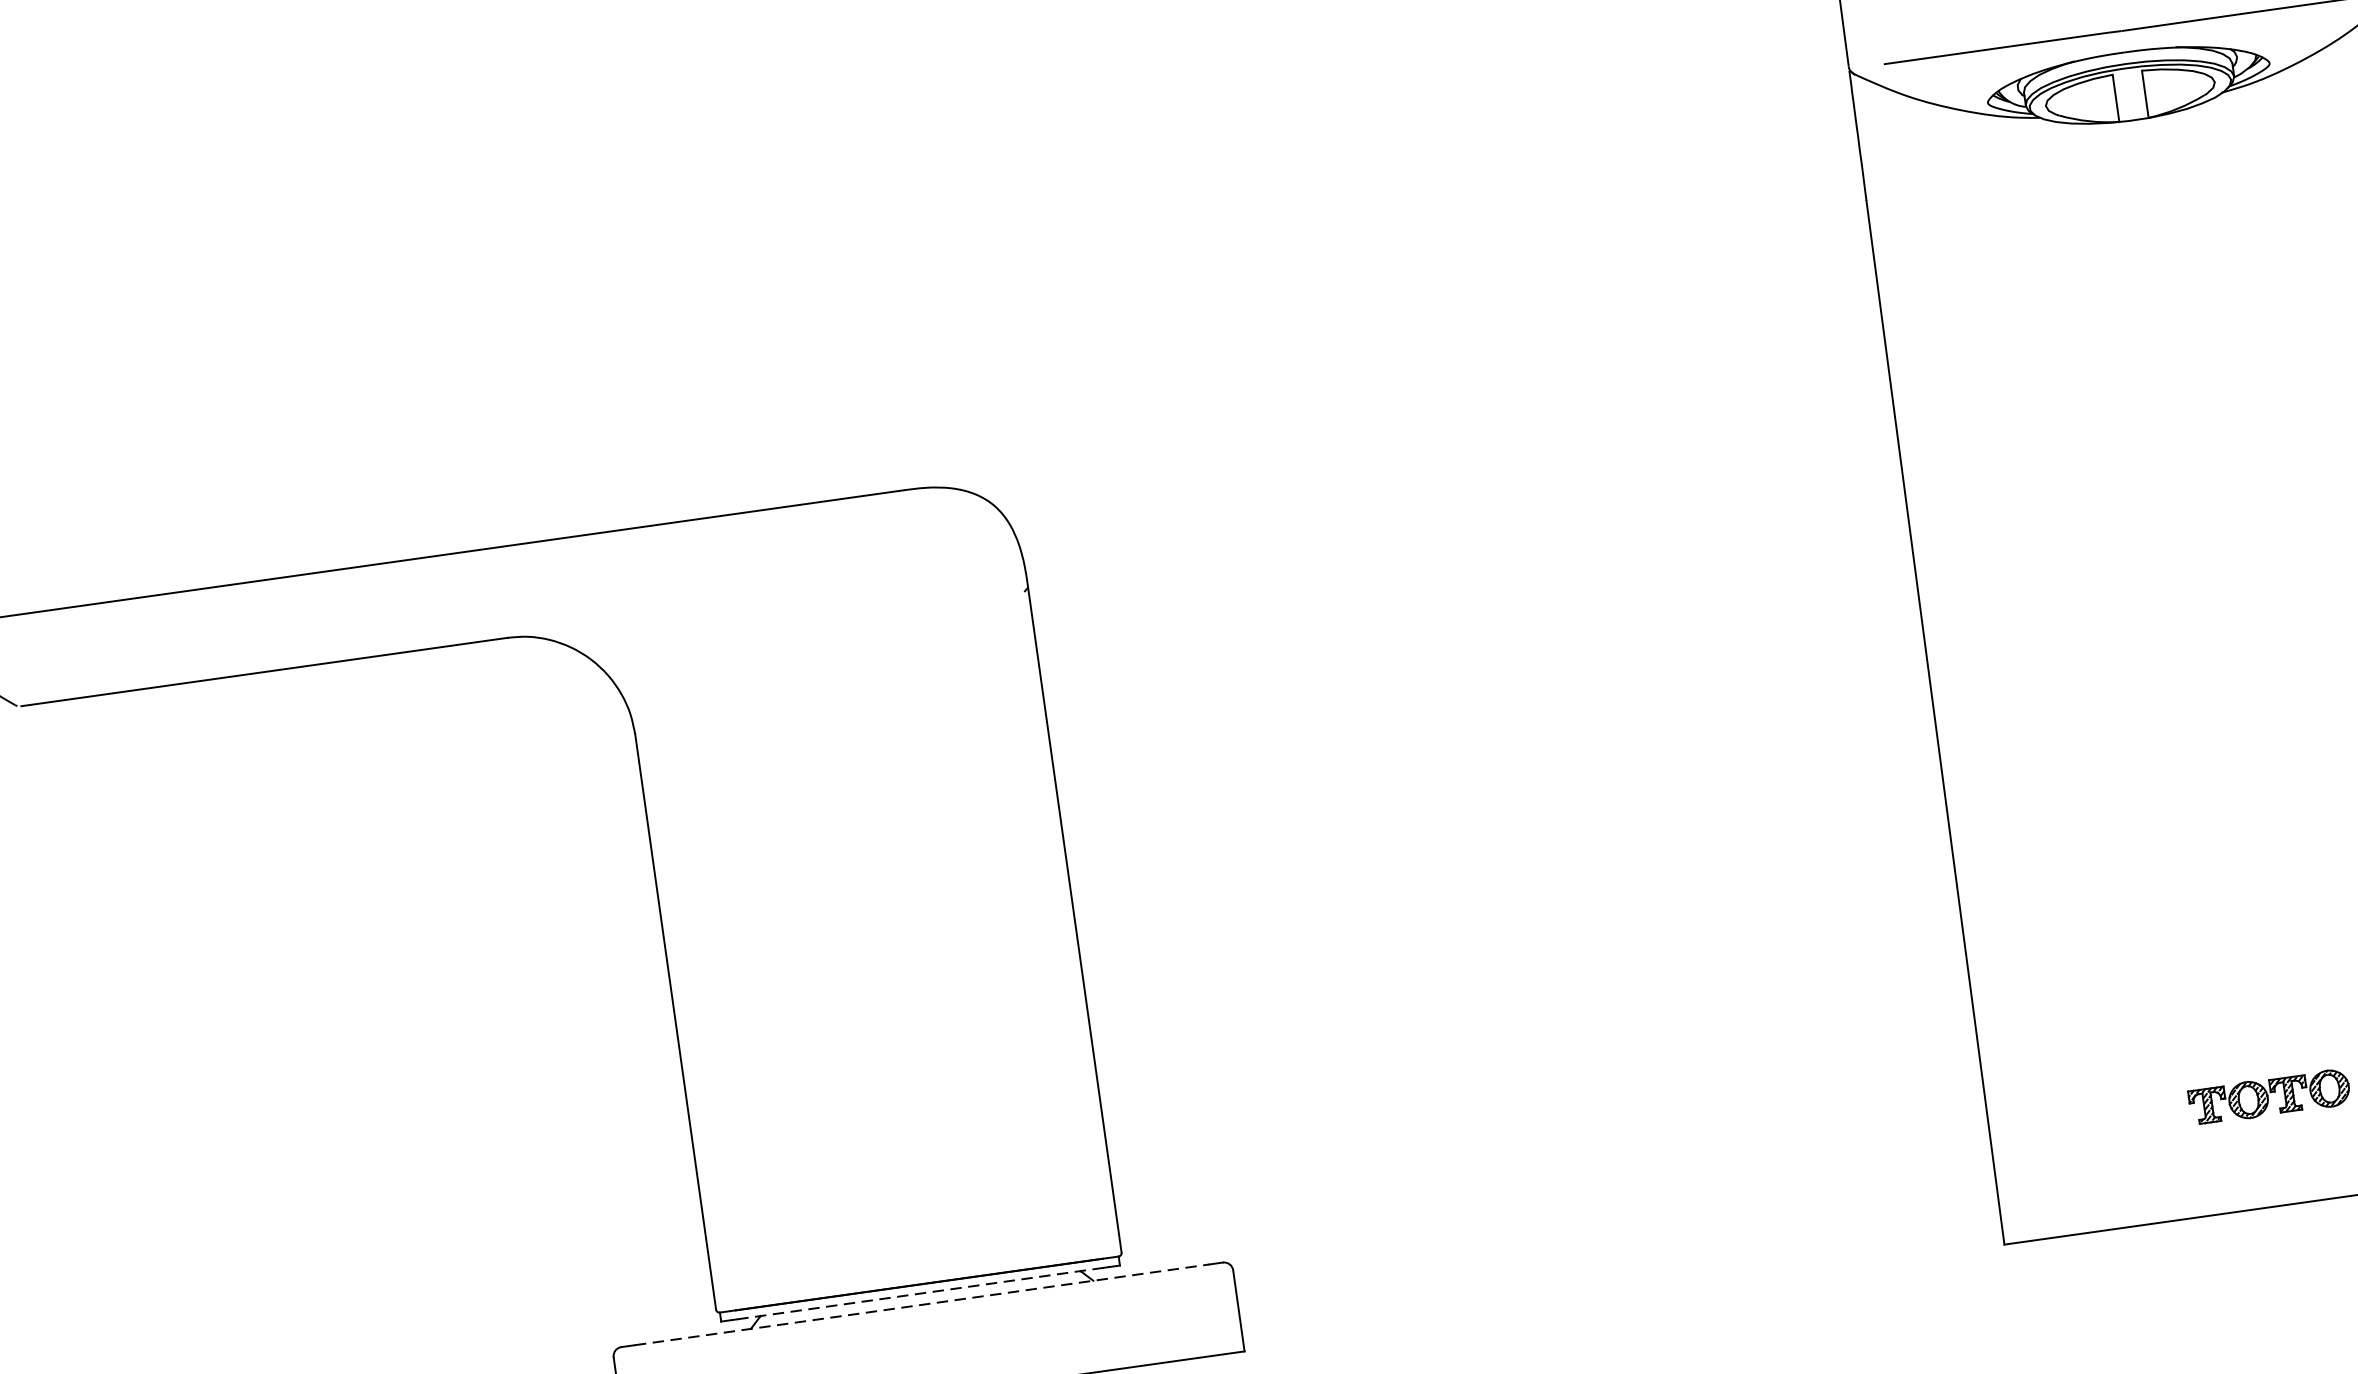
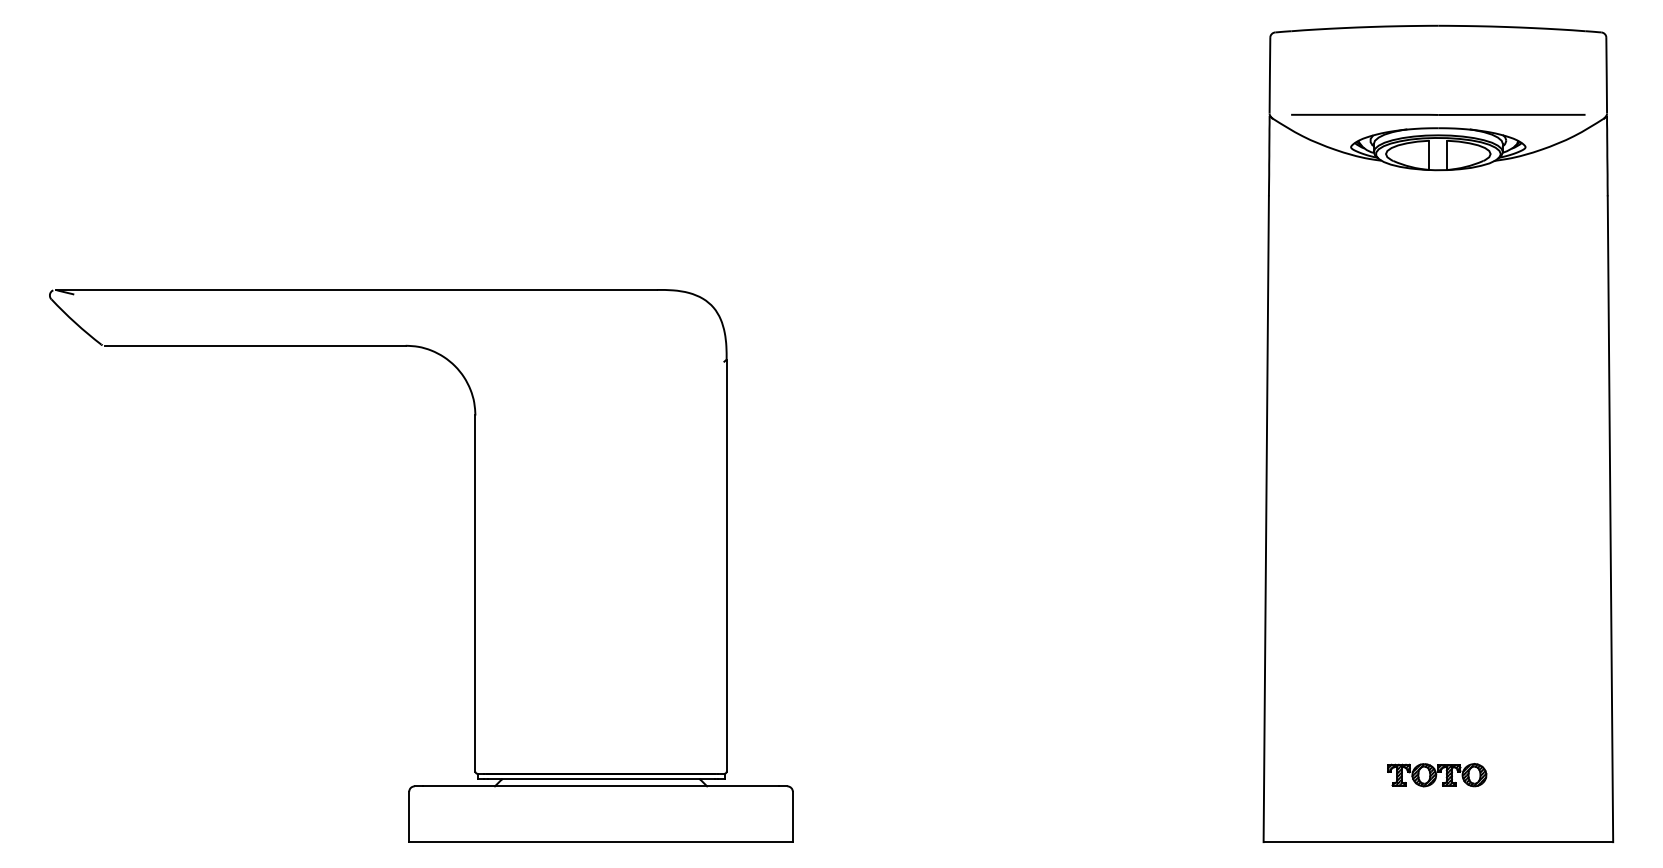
line: (919, 1293) -> (600, 779), dashed -> solid
line: (922, 1305) -> (601, 786), dashed -> solid

